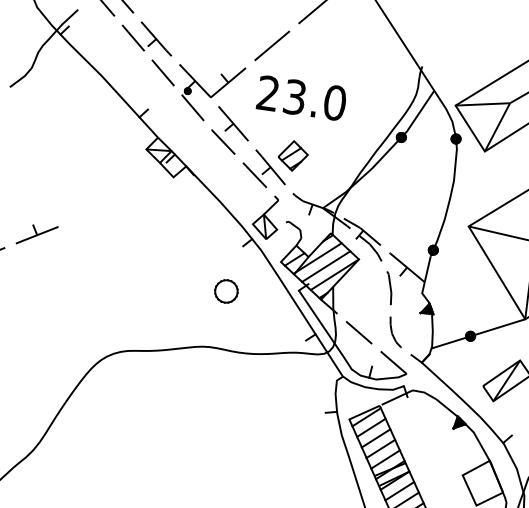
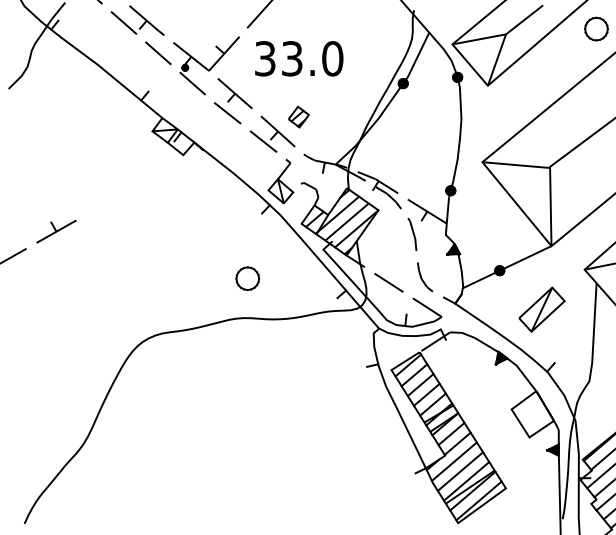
text: (268, 93) -> (265, 58), 23.0 -> 33.0
part: (293, 155) -> (298, 116), size x0.7
part: (226, 291) -> (247, 278), moved

